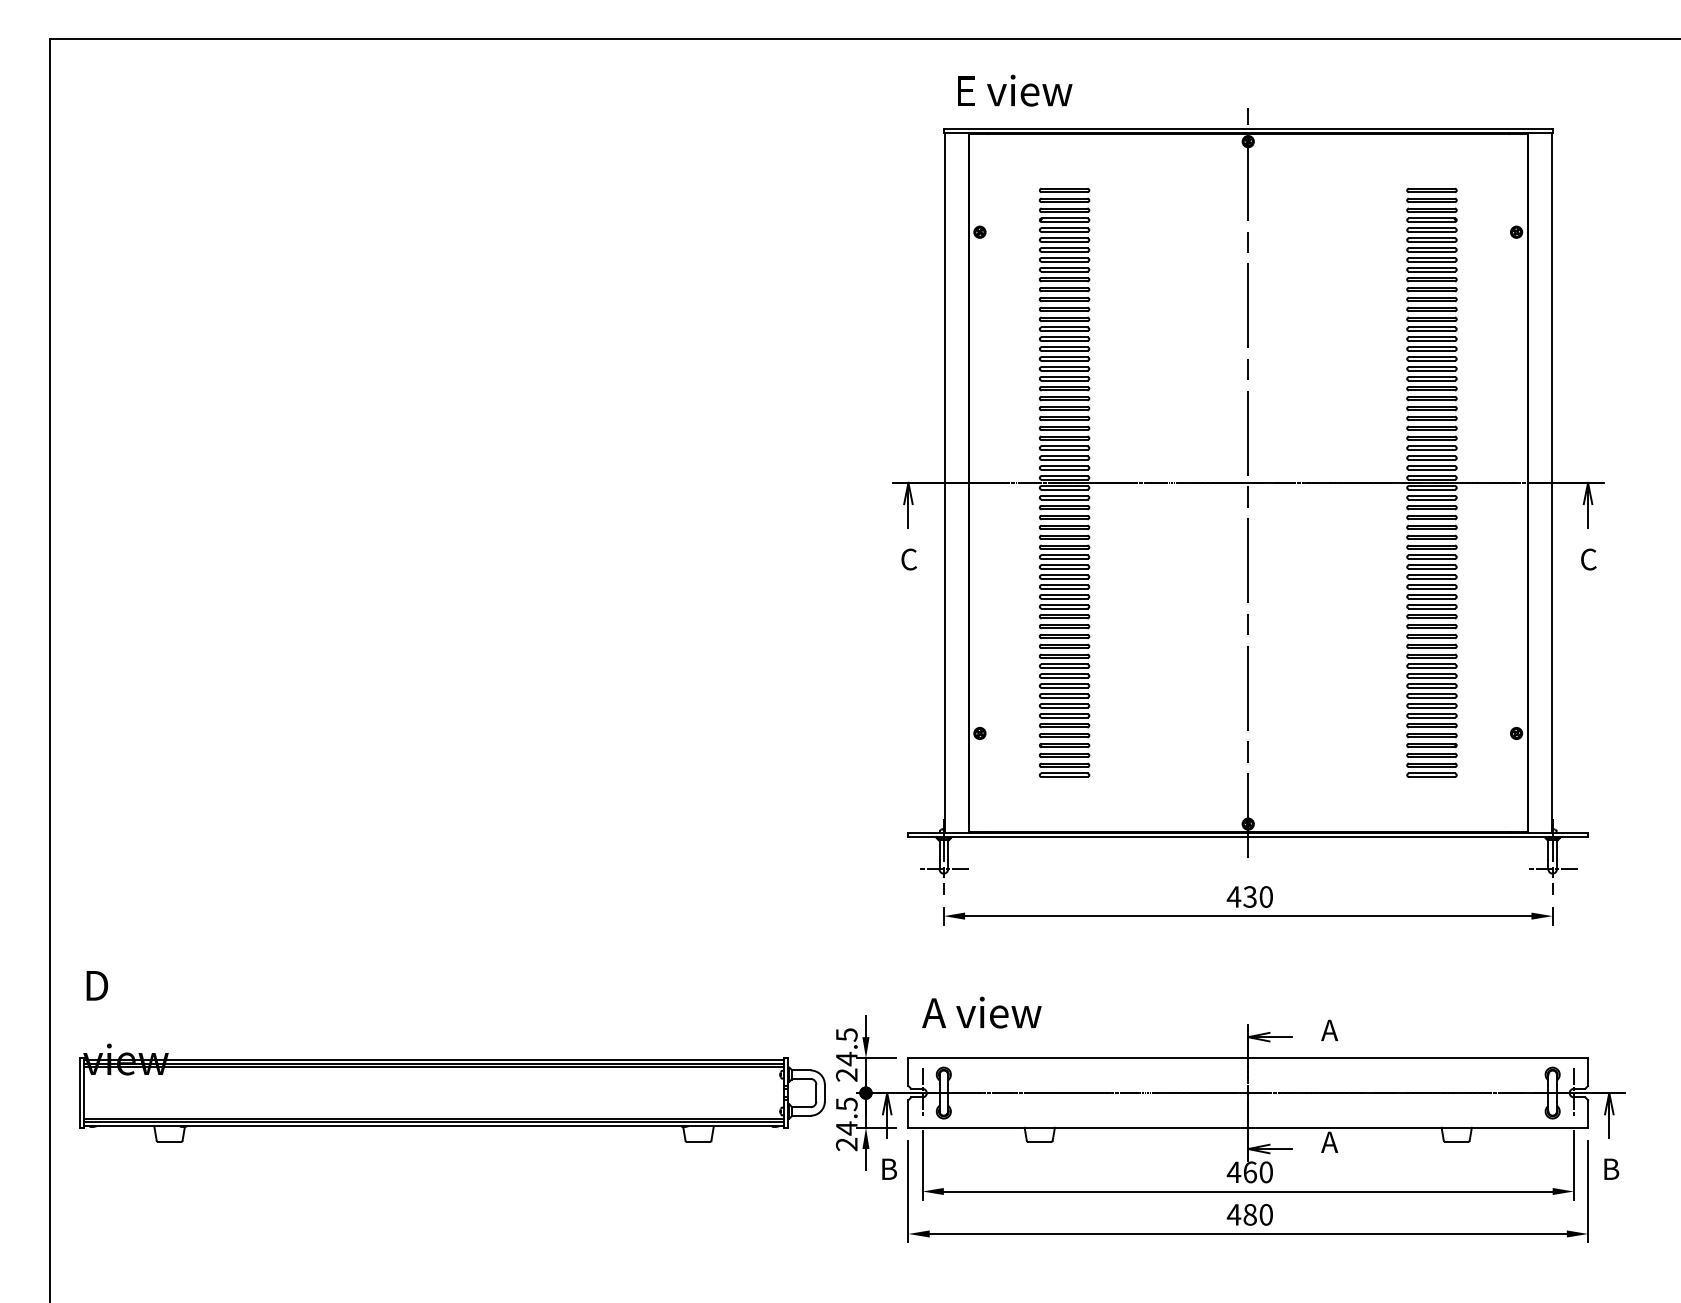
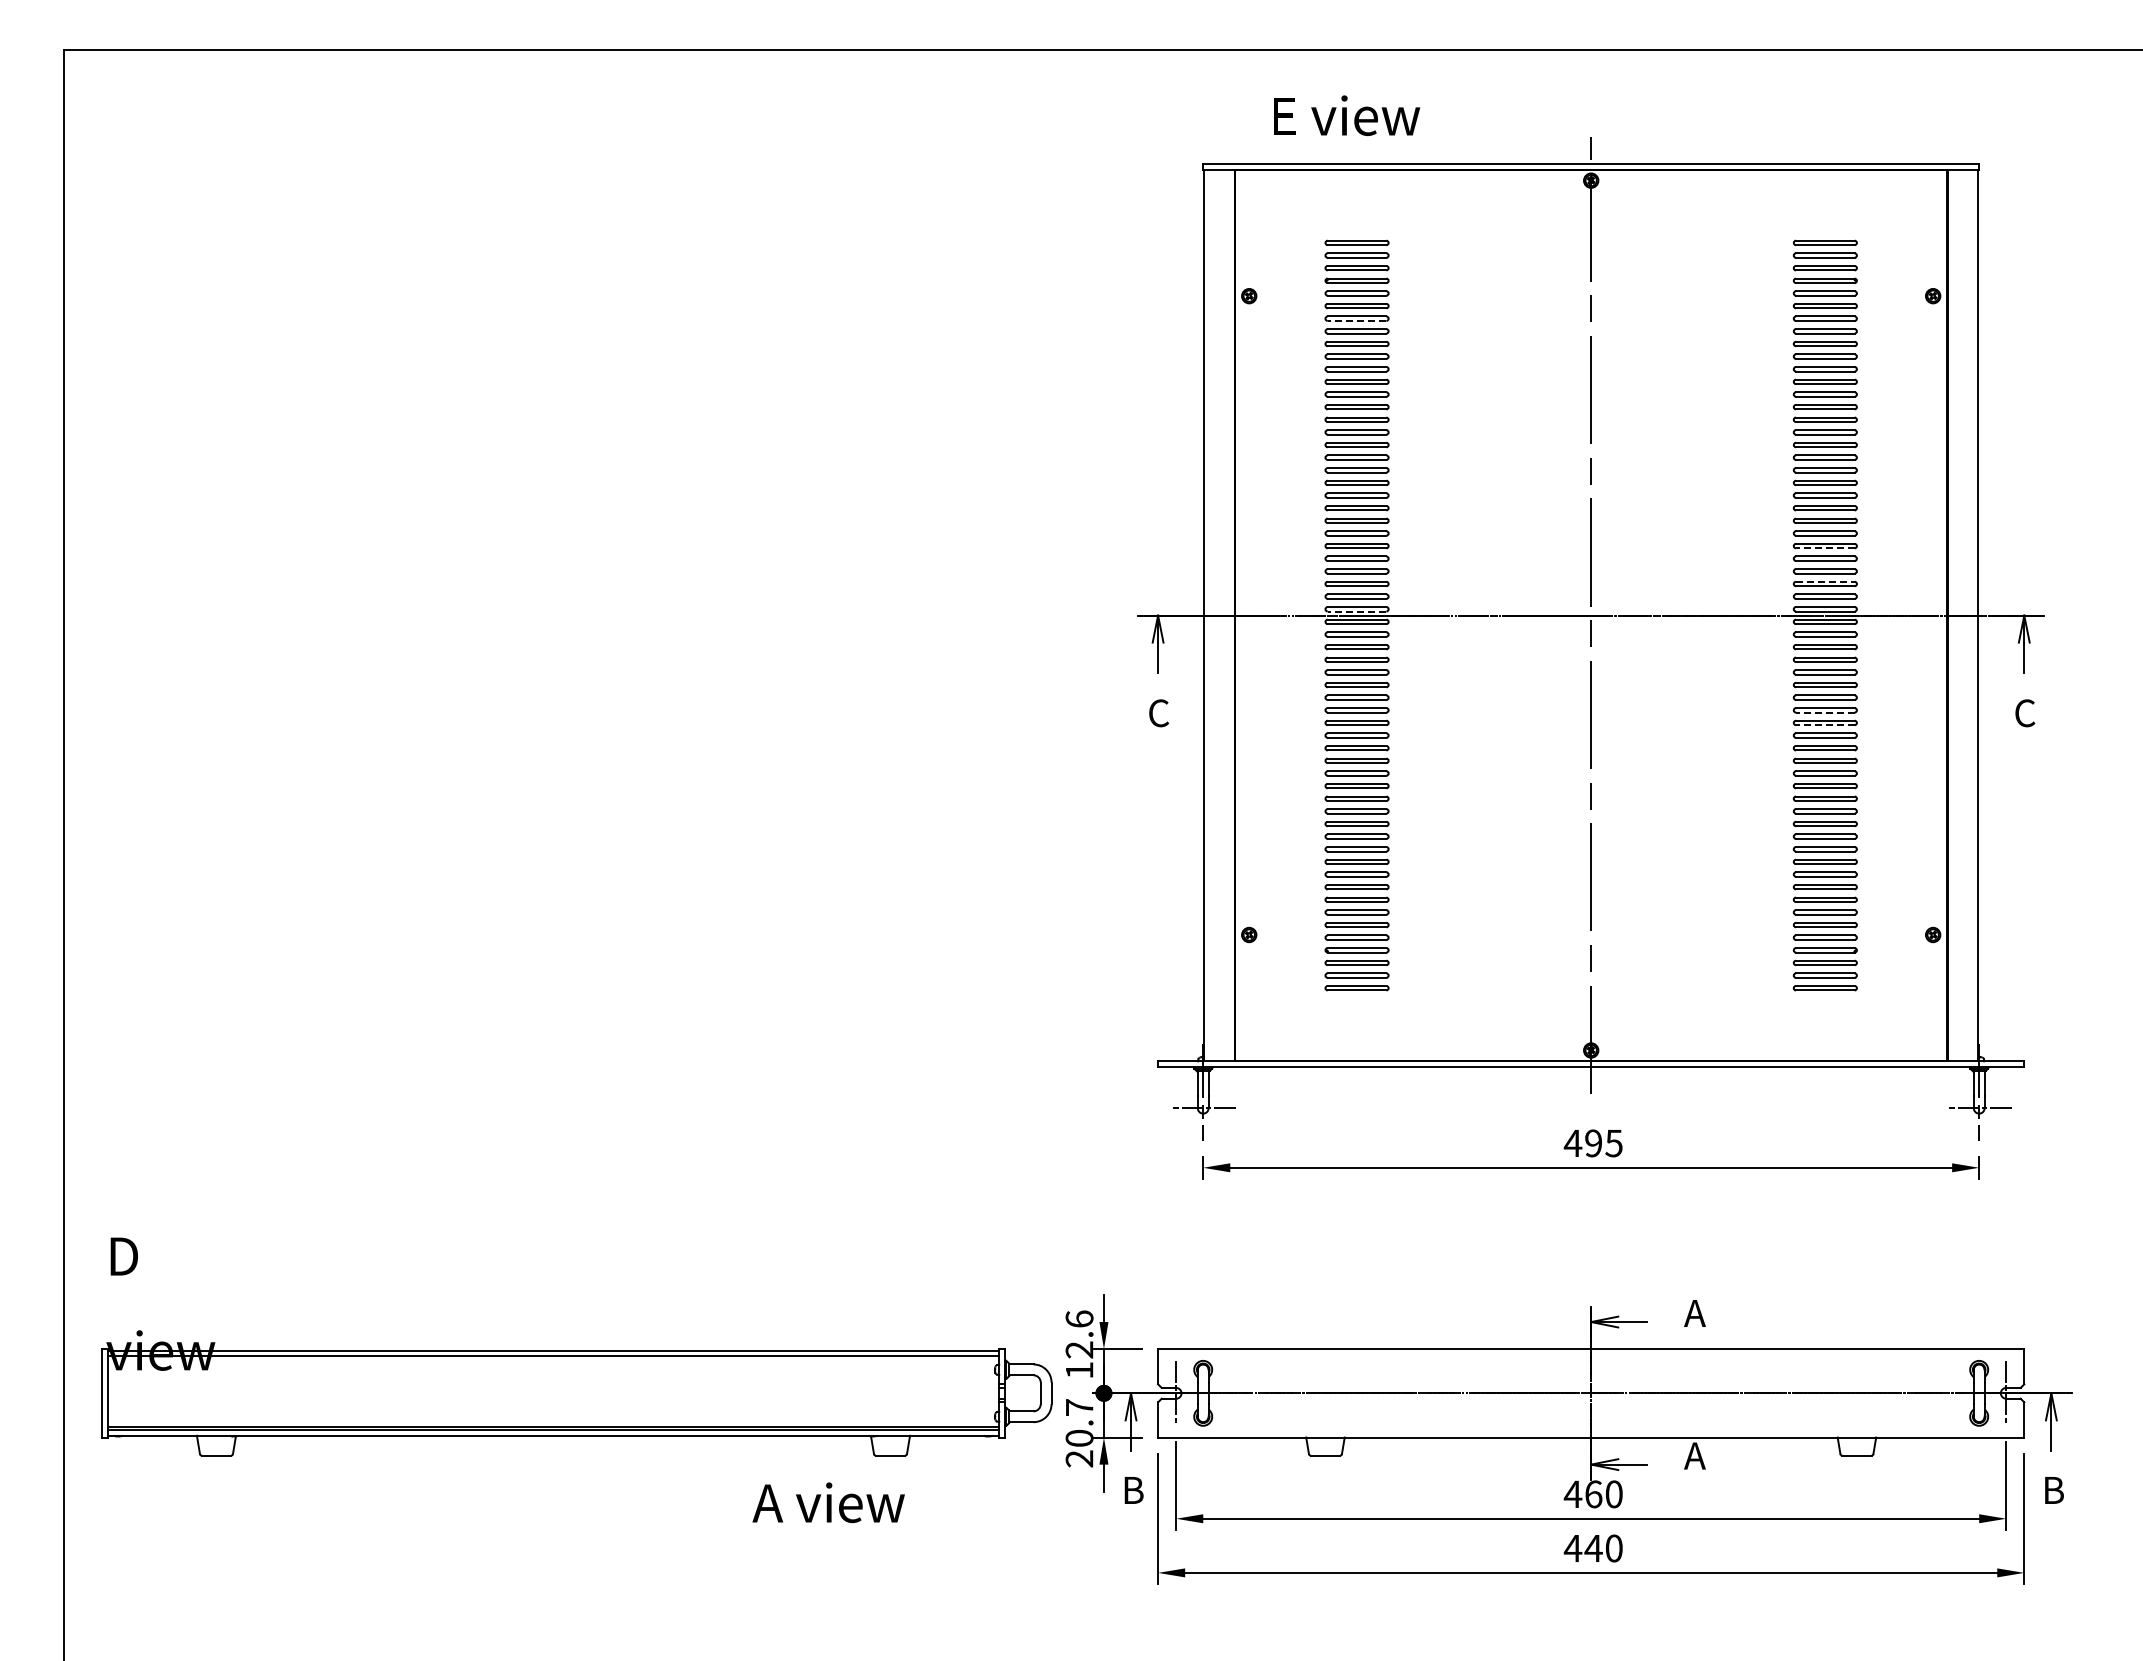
text: (1015, 90) -> (1347, 115), moved
line: (1064, 251) -> (1356, 320), solid -> dashed
line: (1431, 430) -> (1824, 548), solid -> dashed
line: (1432, 456) -> (1825, 581), solid -> dashed
line: (1064, 479) -> (1356, 611), solid -> dashed
line: (1431, 558) -> (1824, 712), solid -> dashed
line: (1431, 569) -> (1824, 725), solid -> dashed
text: (1257, 897) -> (1603, 1143), 430 -> 495
text: (981, 1012) -> (828, 1502), moved
text: (846, 1054) -> (1079, 1344), 24.5 -> 12.6
line: (434, 1066) -> (553, 1359), removed
text: (846, 1116) -> (1079, 1423), 24.5 -> 20.7
text: (1250, 1214) -> (1593, 1548), 480 -> 440

